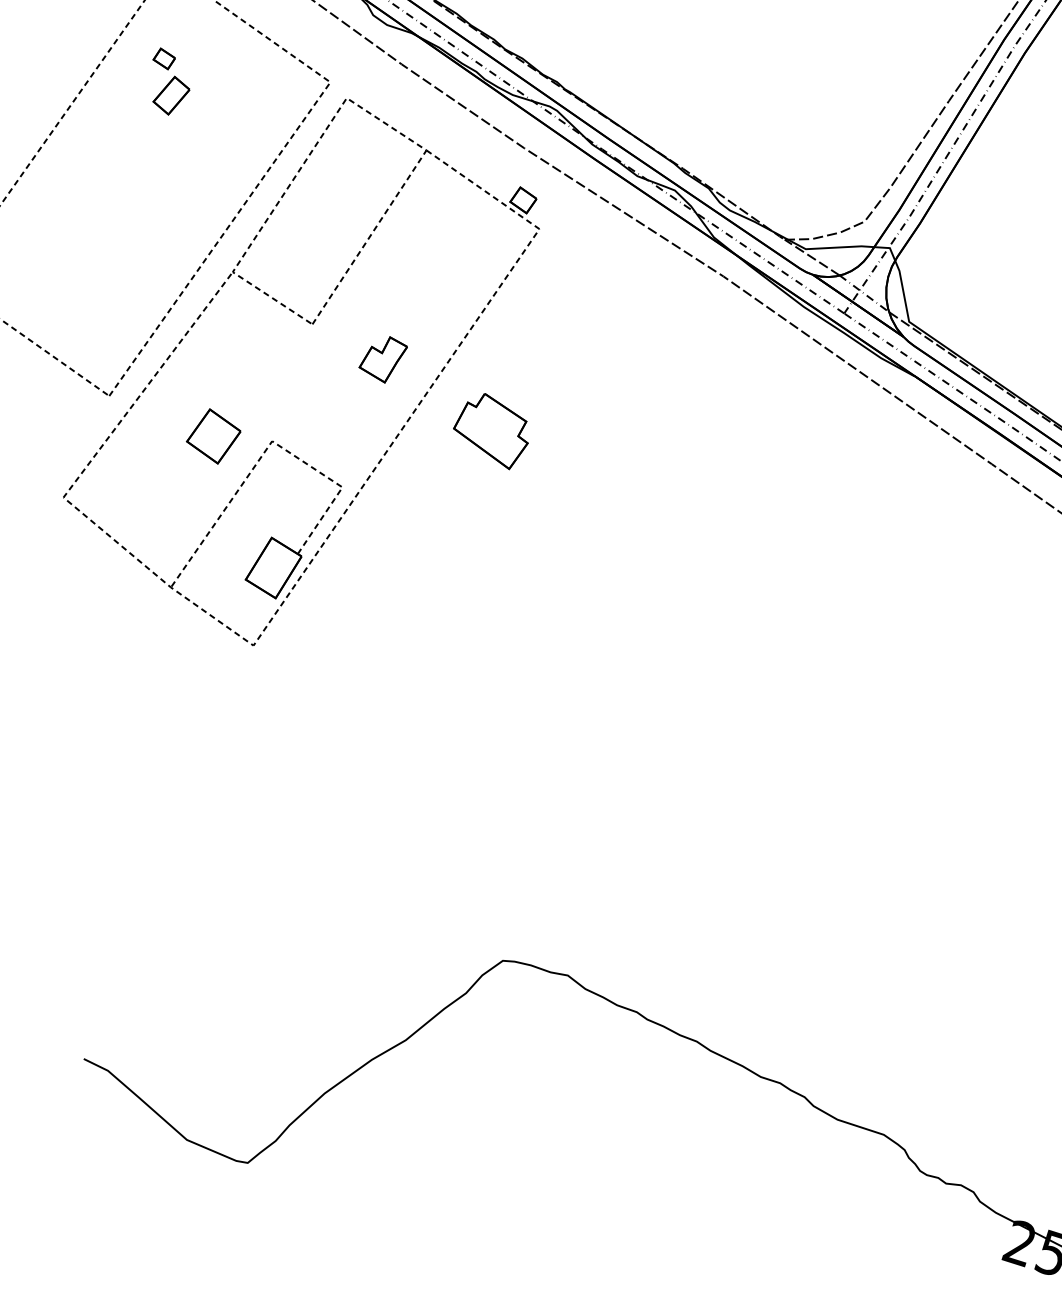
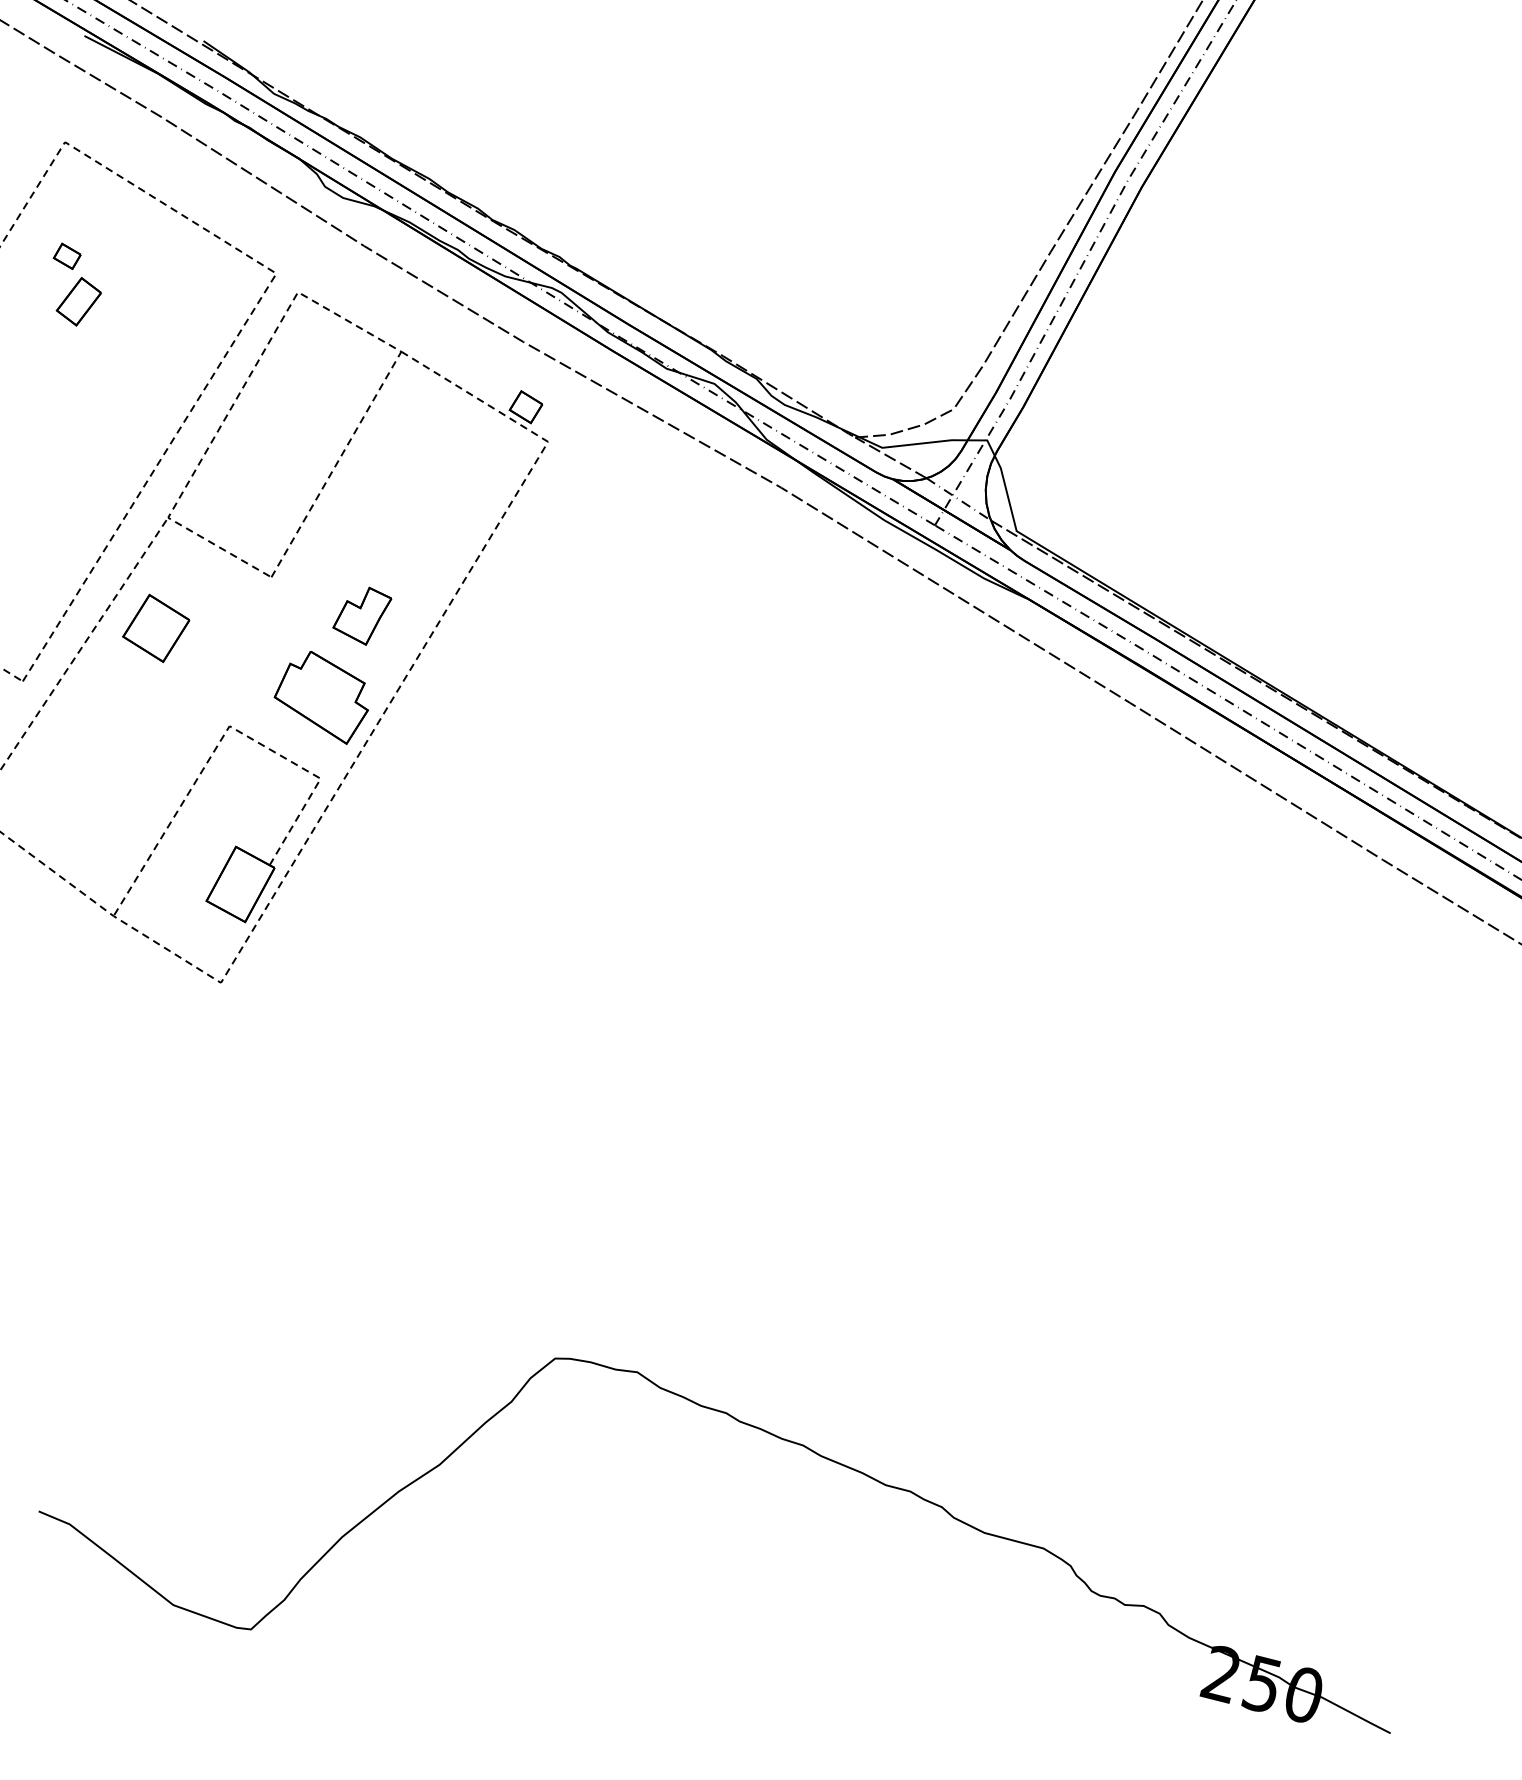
part: (490, 430) -> (320, 697), moved
part: (214, 435) -> (156, 627), moved

